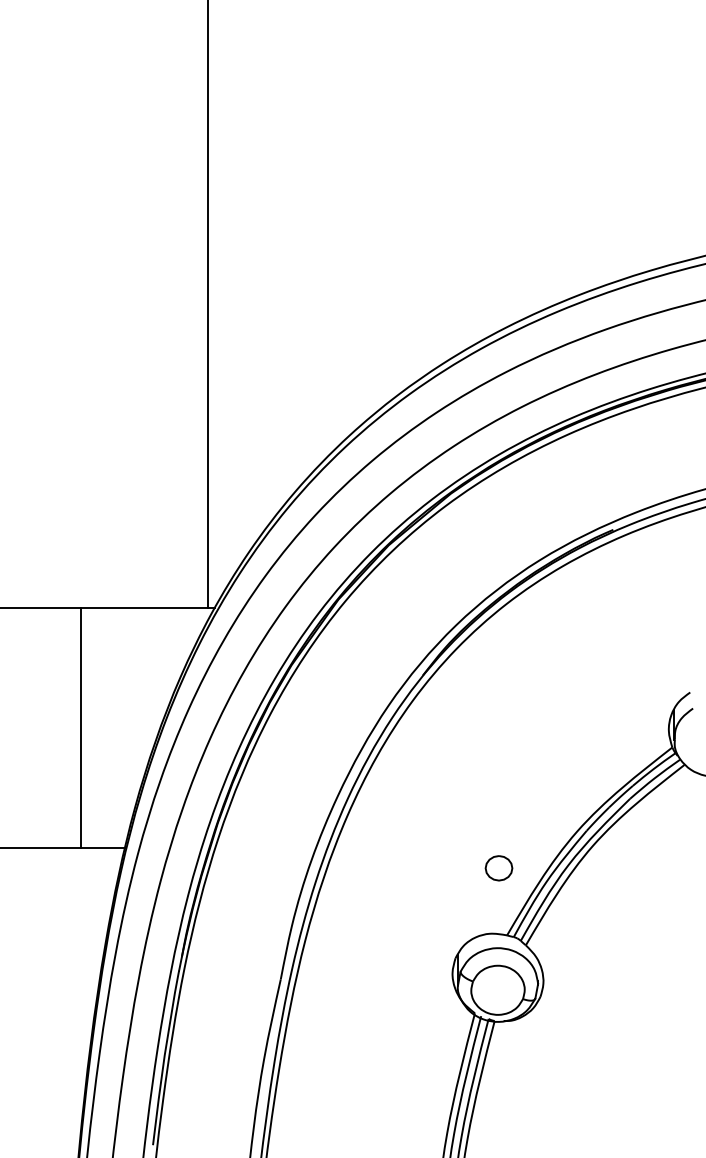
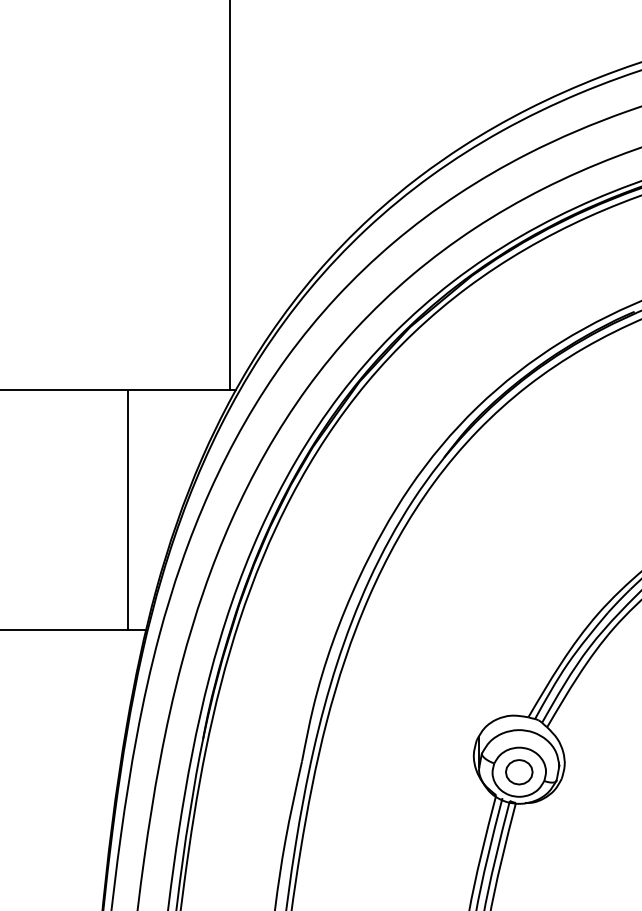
line: (80, 727) -> (127, 509), moved
part: (498, 868) -> (518, 772), moved

